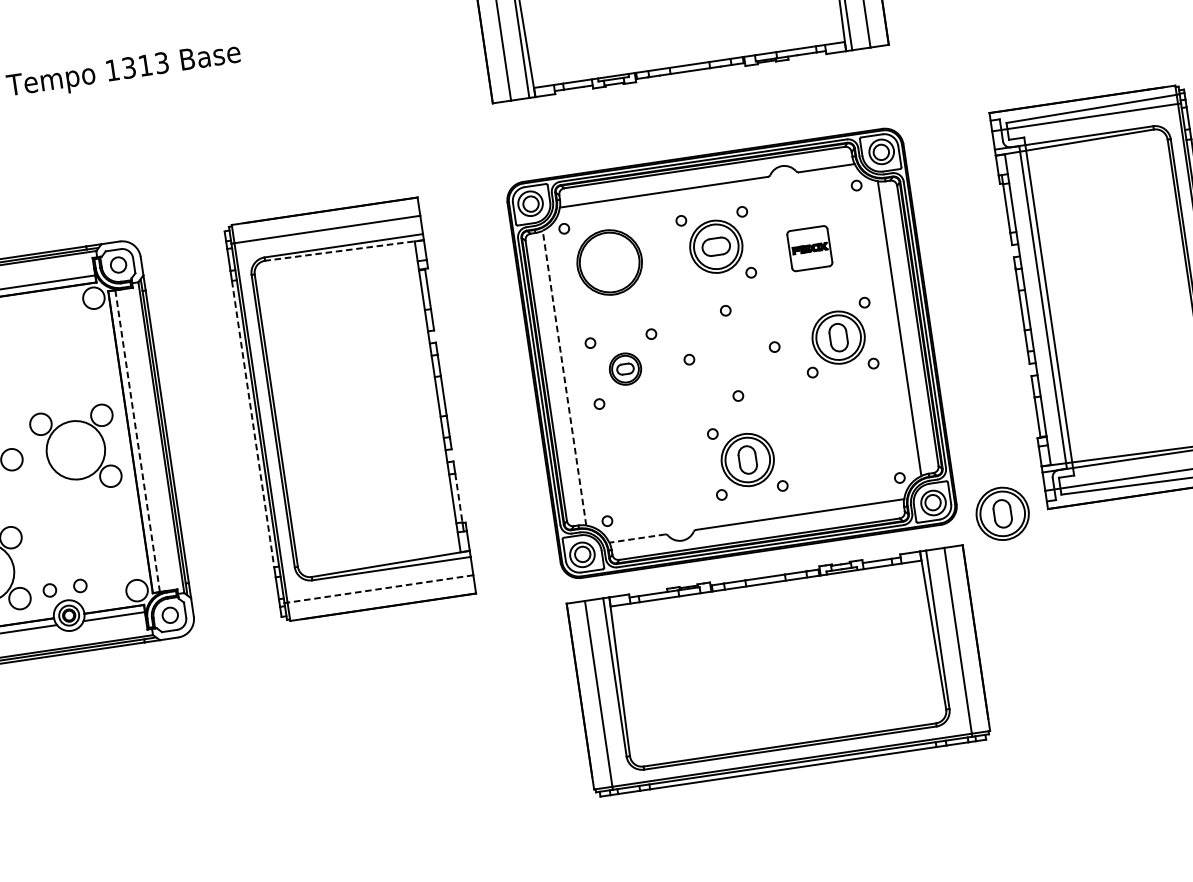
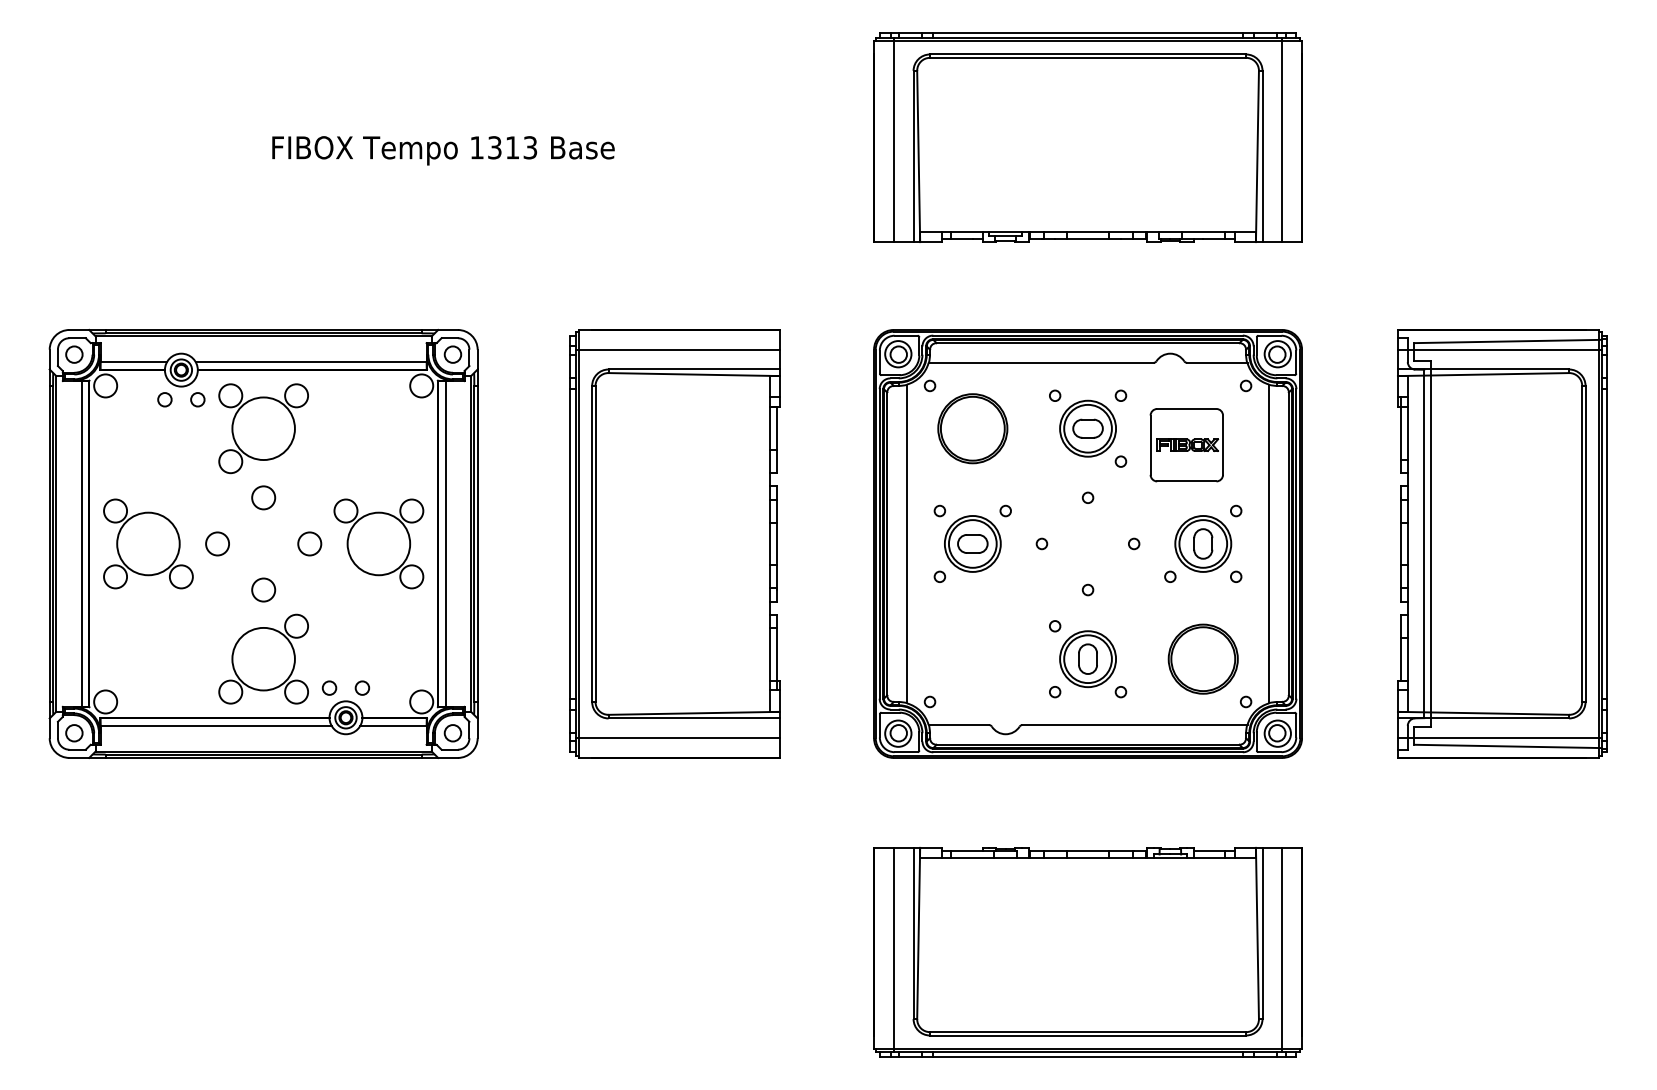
part: (809, 248) -> (1186, 445), size x1.67
line: (344, 250) -> (694, 374), dashed -> solid
part: (625, 368) -> (972, 543), size x1.67
line: (564, 377) -> (907, 543), dashed -> solid
line: (253, 423) -> (570, 543), dashed -> solid
line: (137, 440) -> (445, 543), dashed -> solid
part: (853, 443) -> (1202, 658), added
line: (458, 498) -> (776, 654), dashed -> solid
part: (1002, 513) -> (1349, 755), removed
line: (636, 539) -> (958, 725), dashed -> solid
line: (379, 589) -> (678, 738), dashed -> solid
part: (778, 671) -> (1087, 952), moved

